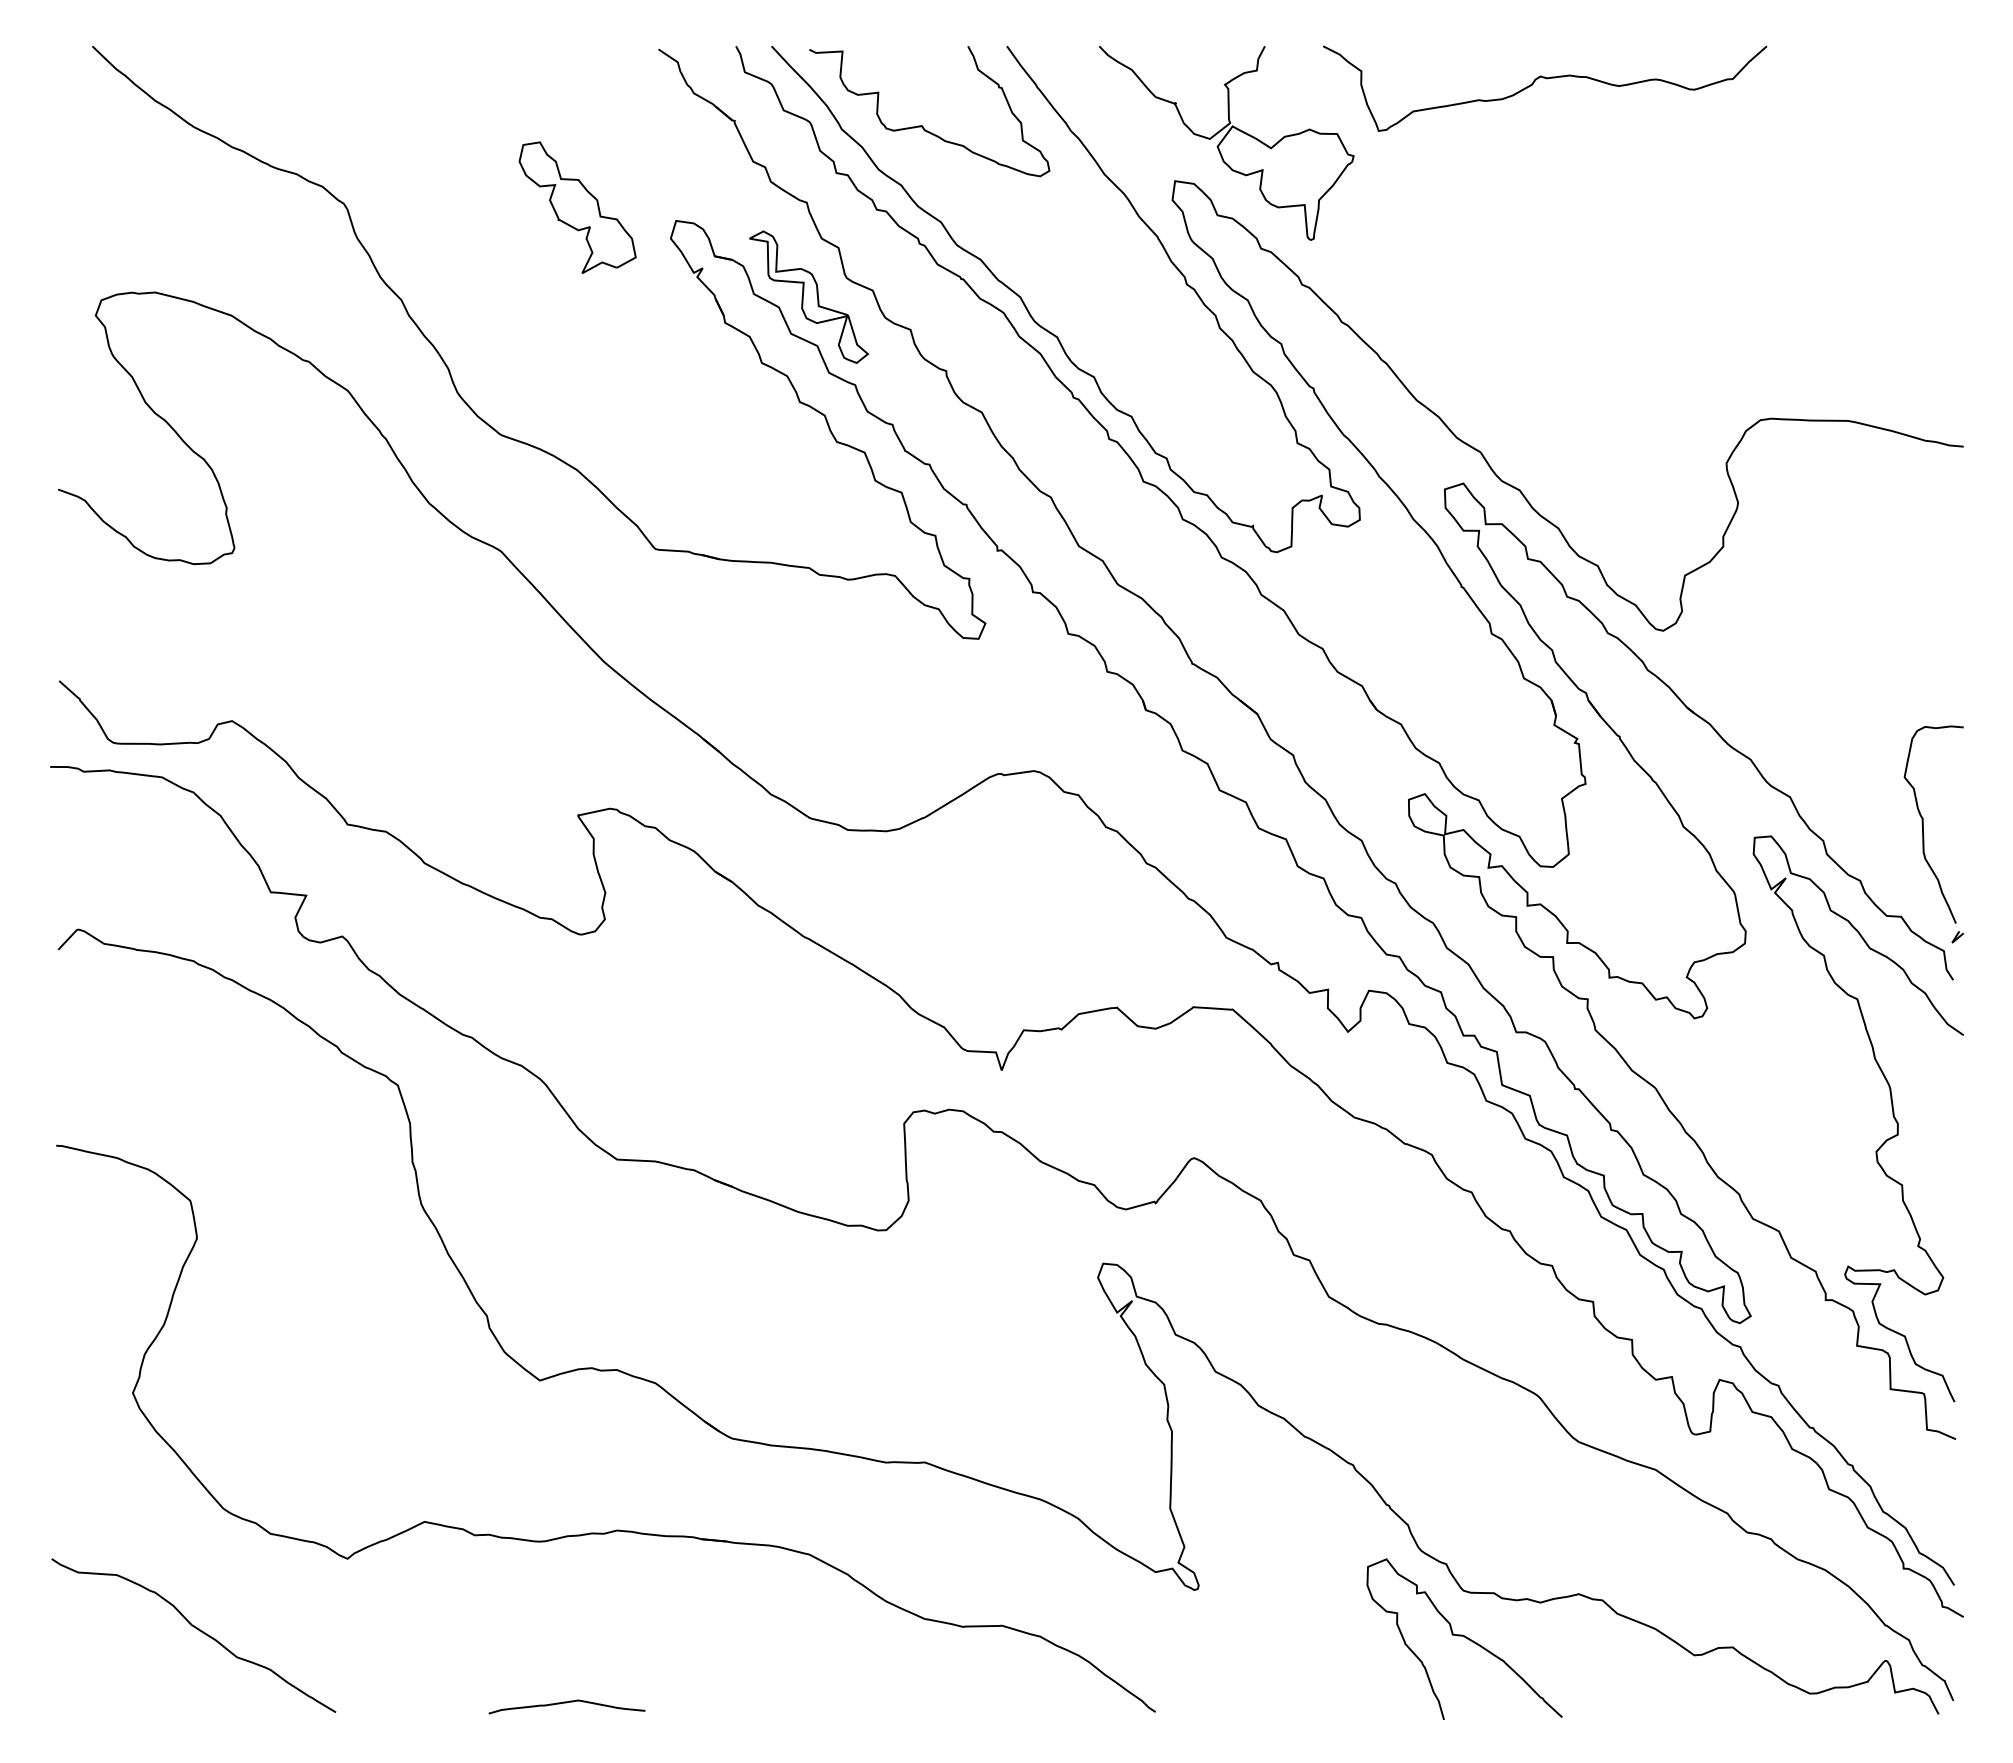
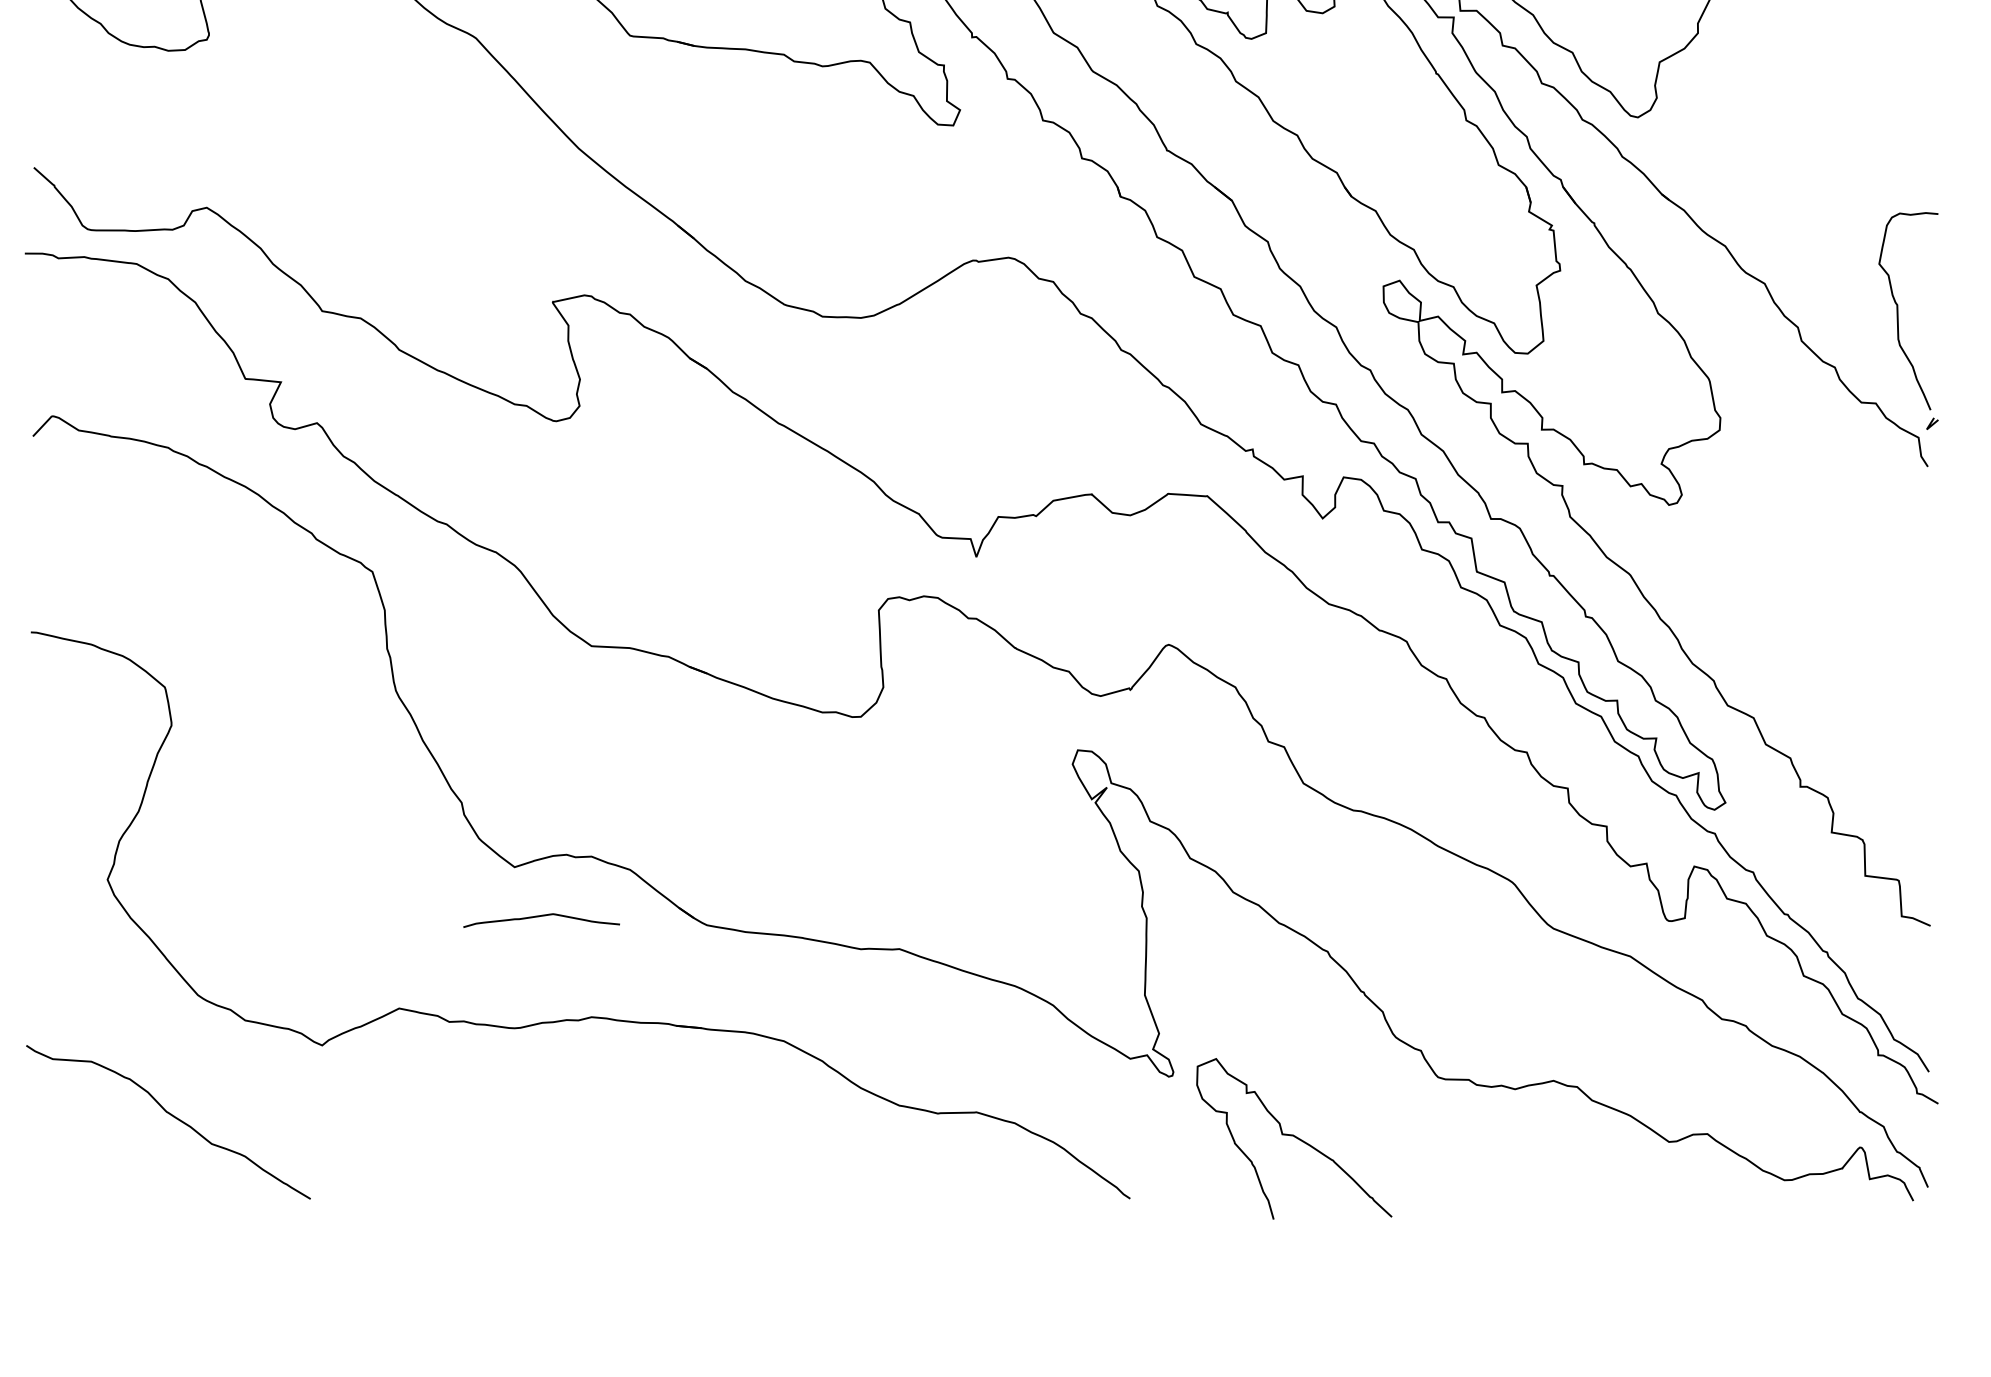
curve: (1892, 1115) -> (1867, 602), removed
curve: (1464, 1637) -> (1294, 1137), moved
curve: (566, 1703) -> (541, 917), moved

